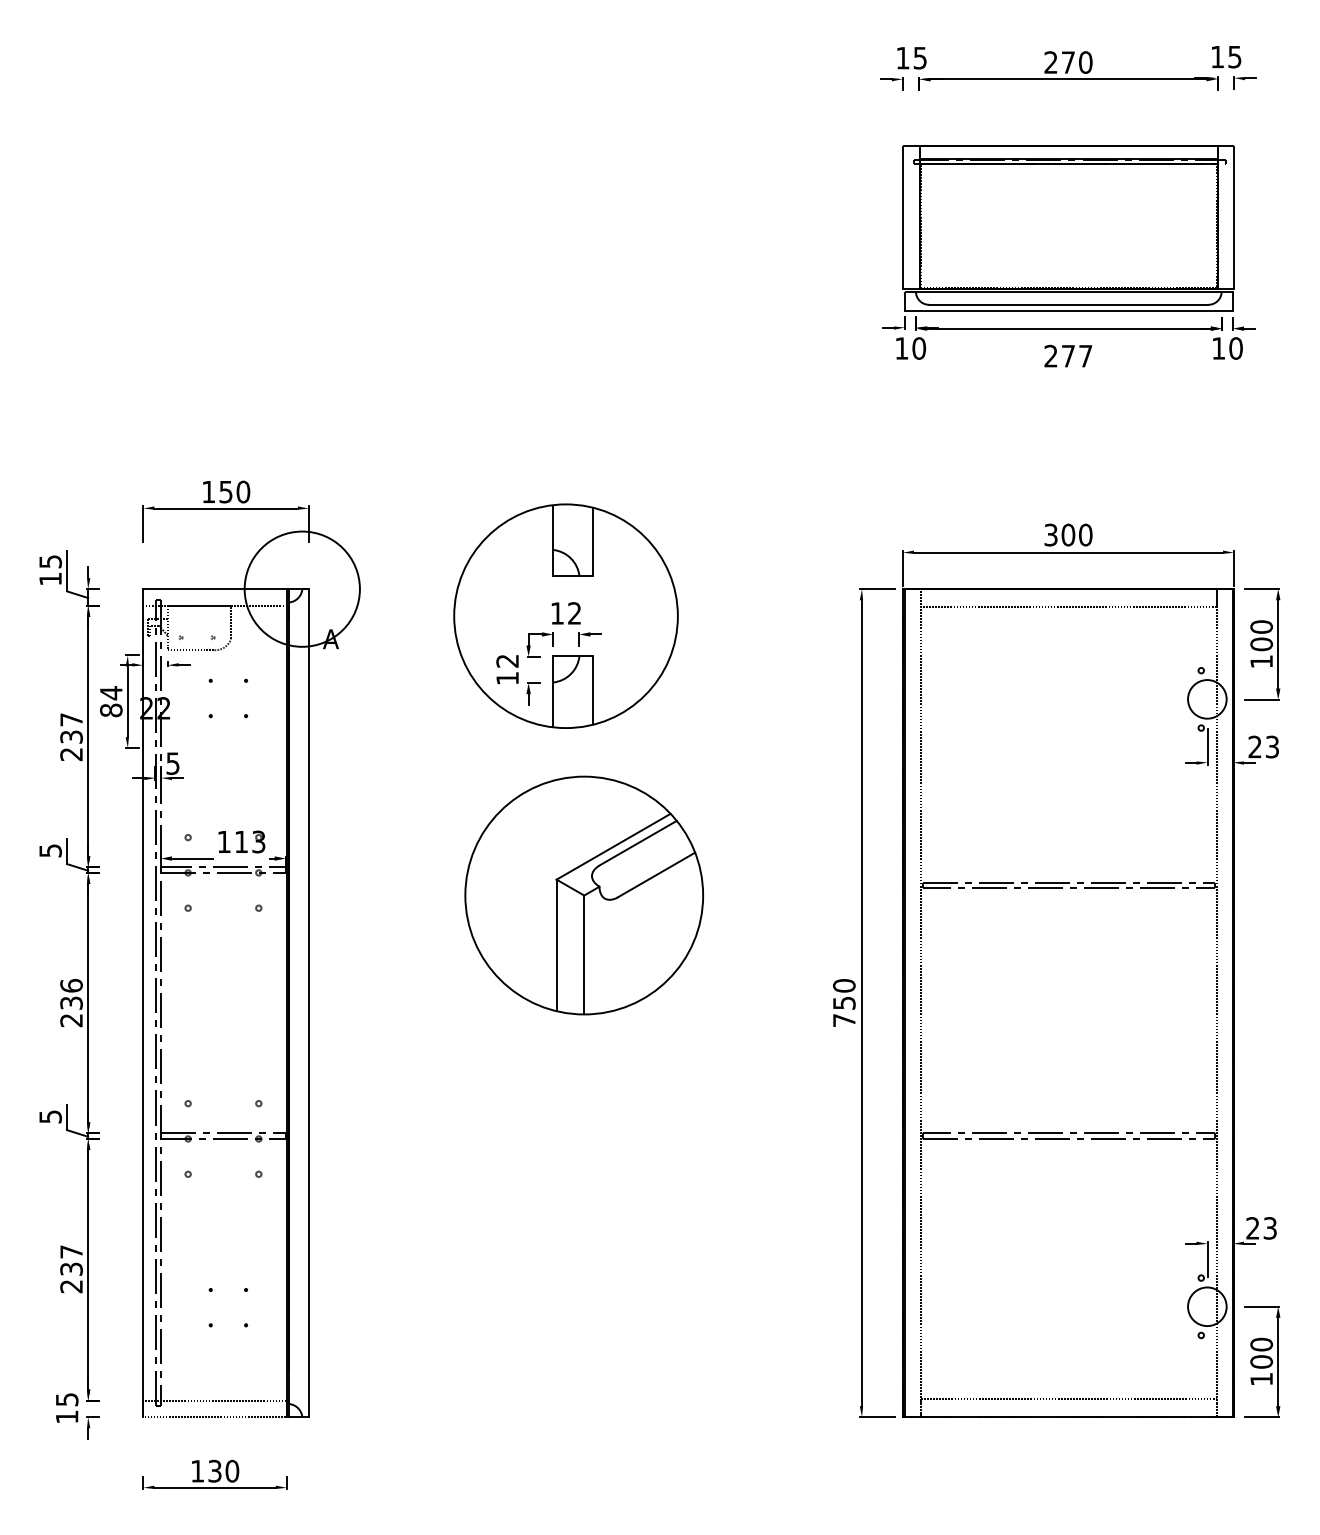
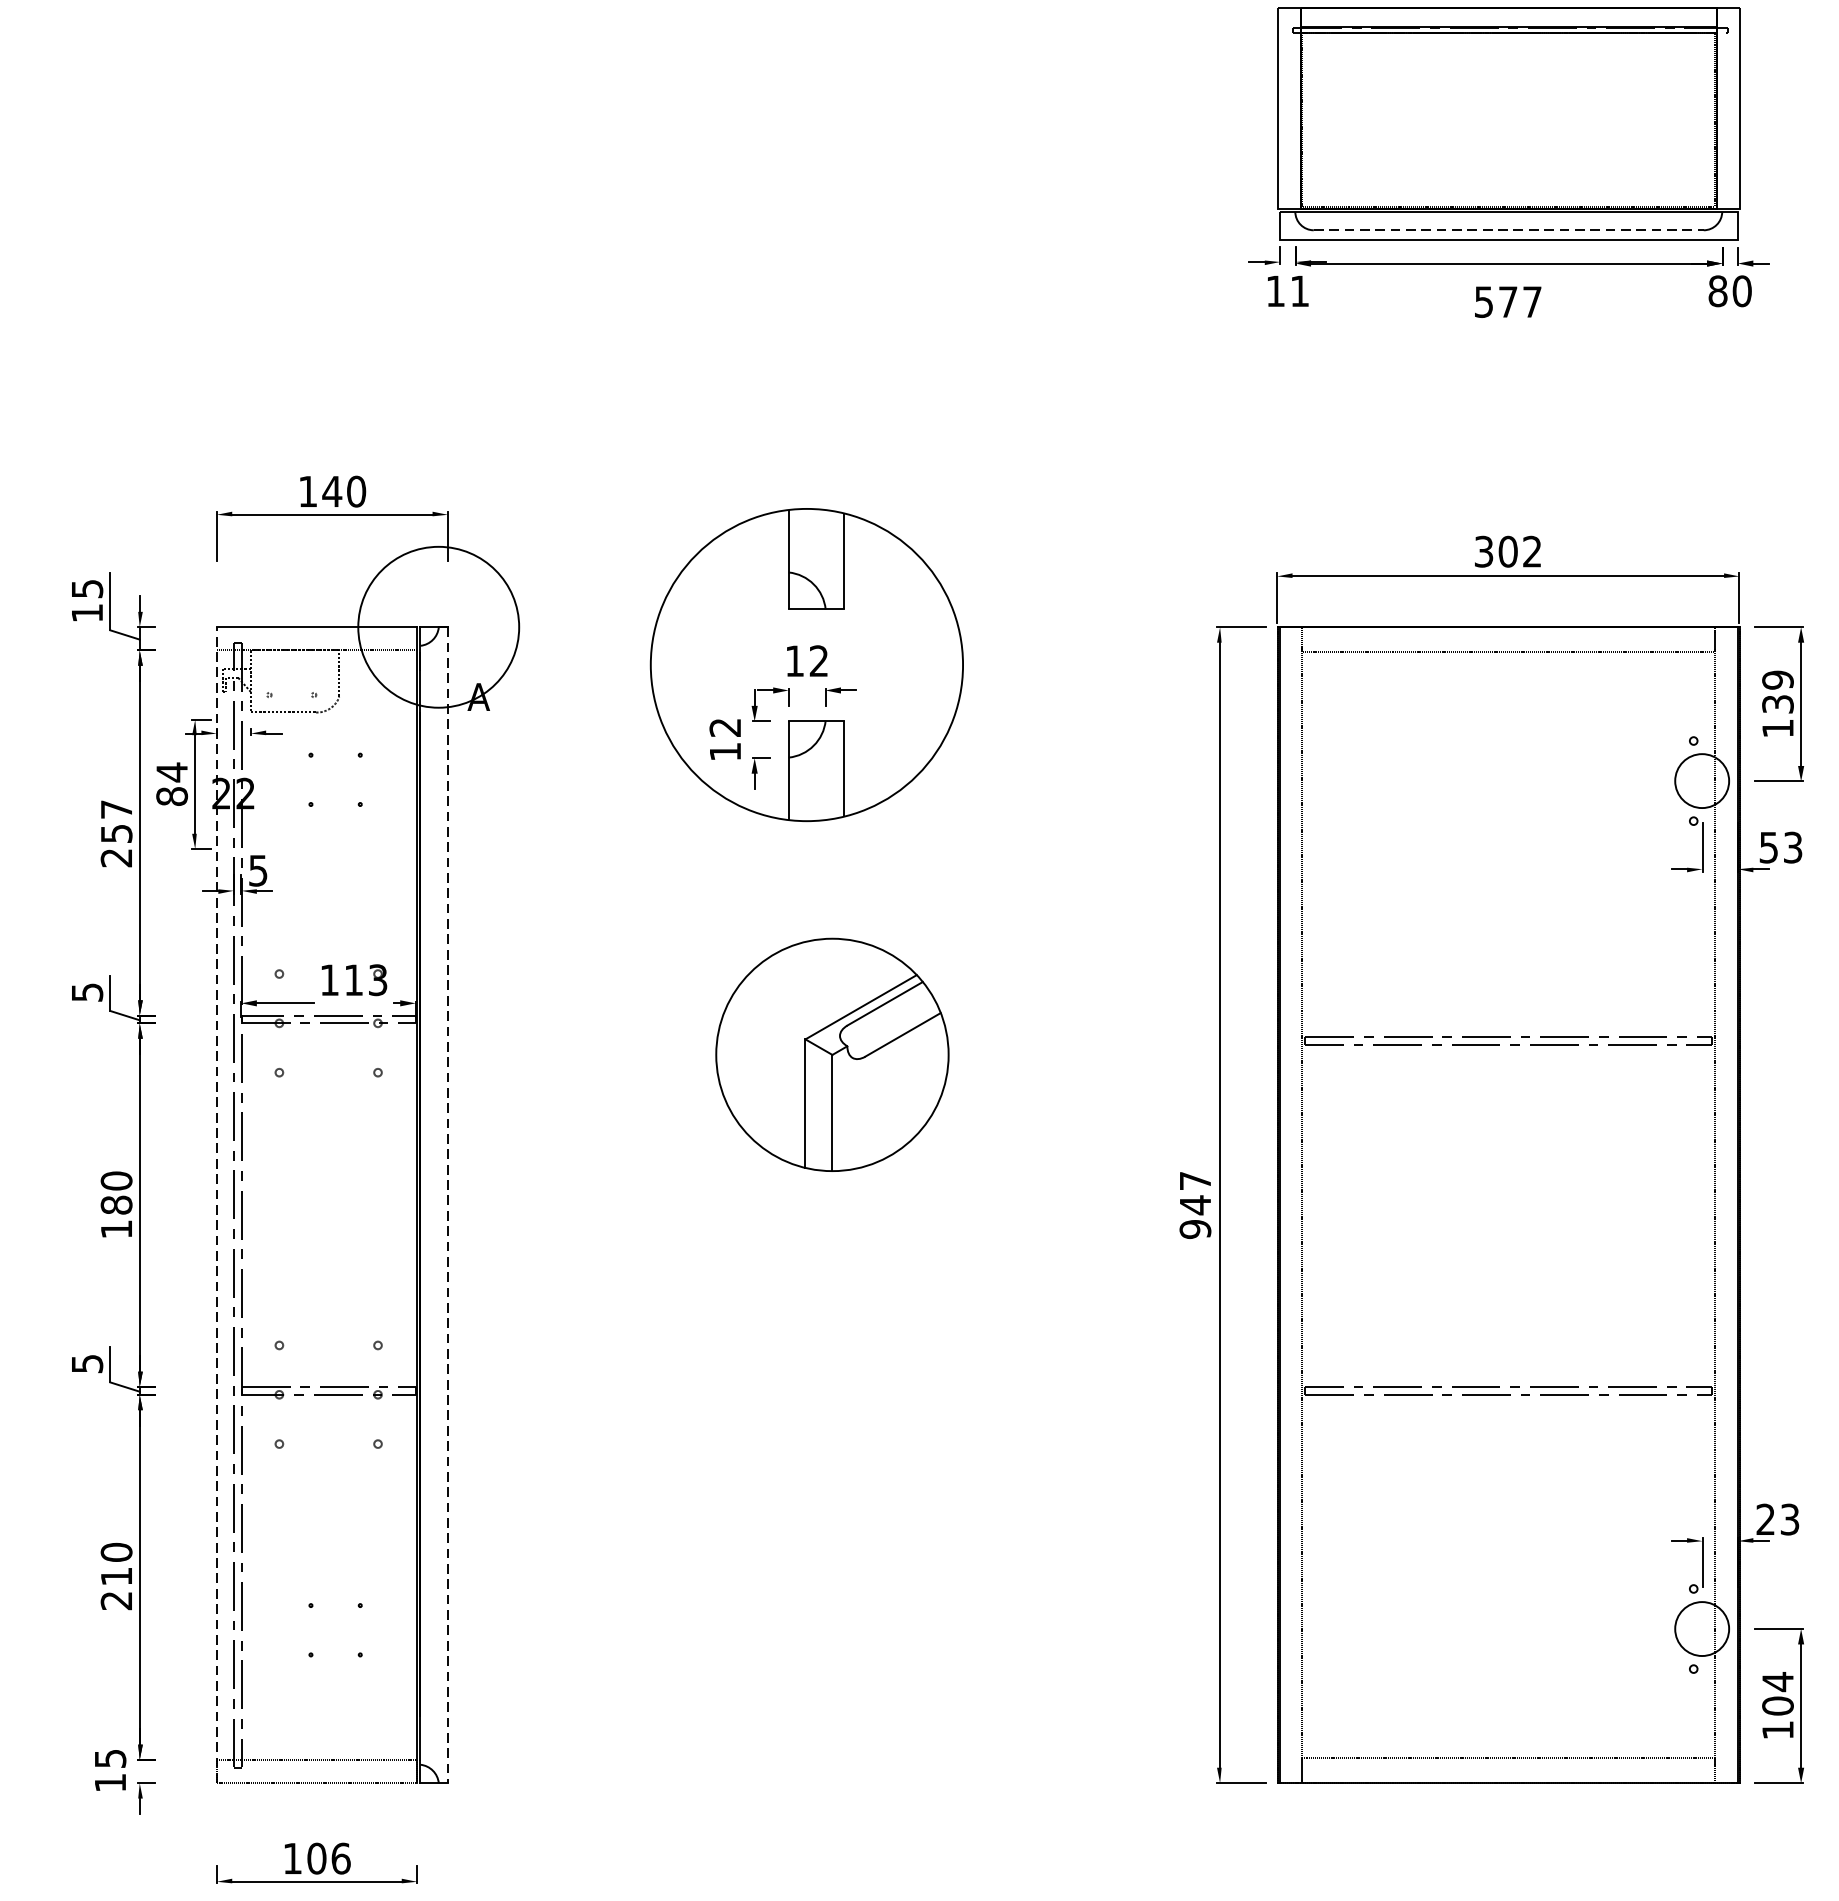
line: (1068, 304) -> (1508, 229), solid -> dashed
text: (919, 348) -> (1300, 291), 10 -> 11
text: (1218, 348) -> (1717, 291), 10 -> 80
text: (1050, 355) -> (1483, 301), 277 -> 577
text: (225, 492) -> (331, 492), 150 -> 140
text: (1085, 534) -> (1532, 550), 300 -> 302
text: (1261, 635) -> (1777, 691), 100 -> 139
text: (71, 736) -> (116, 832), 237 -> 257
text: (1254, 746) -> (1768, 846), 23 -> 53
part: (584, 895) -> (832, 1054), size x0.7
text: (71, 1003) -> (116, 1205), 236 -> 180
line: (143, 1003) -> (217, 1205), solid -> dashed
line: (309, 1003) -> (448, 1205), solid -> dashed
text: (844, 1003) -> (1195, 1205), 750 -> 947
text: (71, 1260) -> (116, 1564), 237 -> 210
text: (1261, 1344) -> (1777, 1681), 100 -> 104
text: (223, 1470) -> (328, 1857), 130 -> 106

